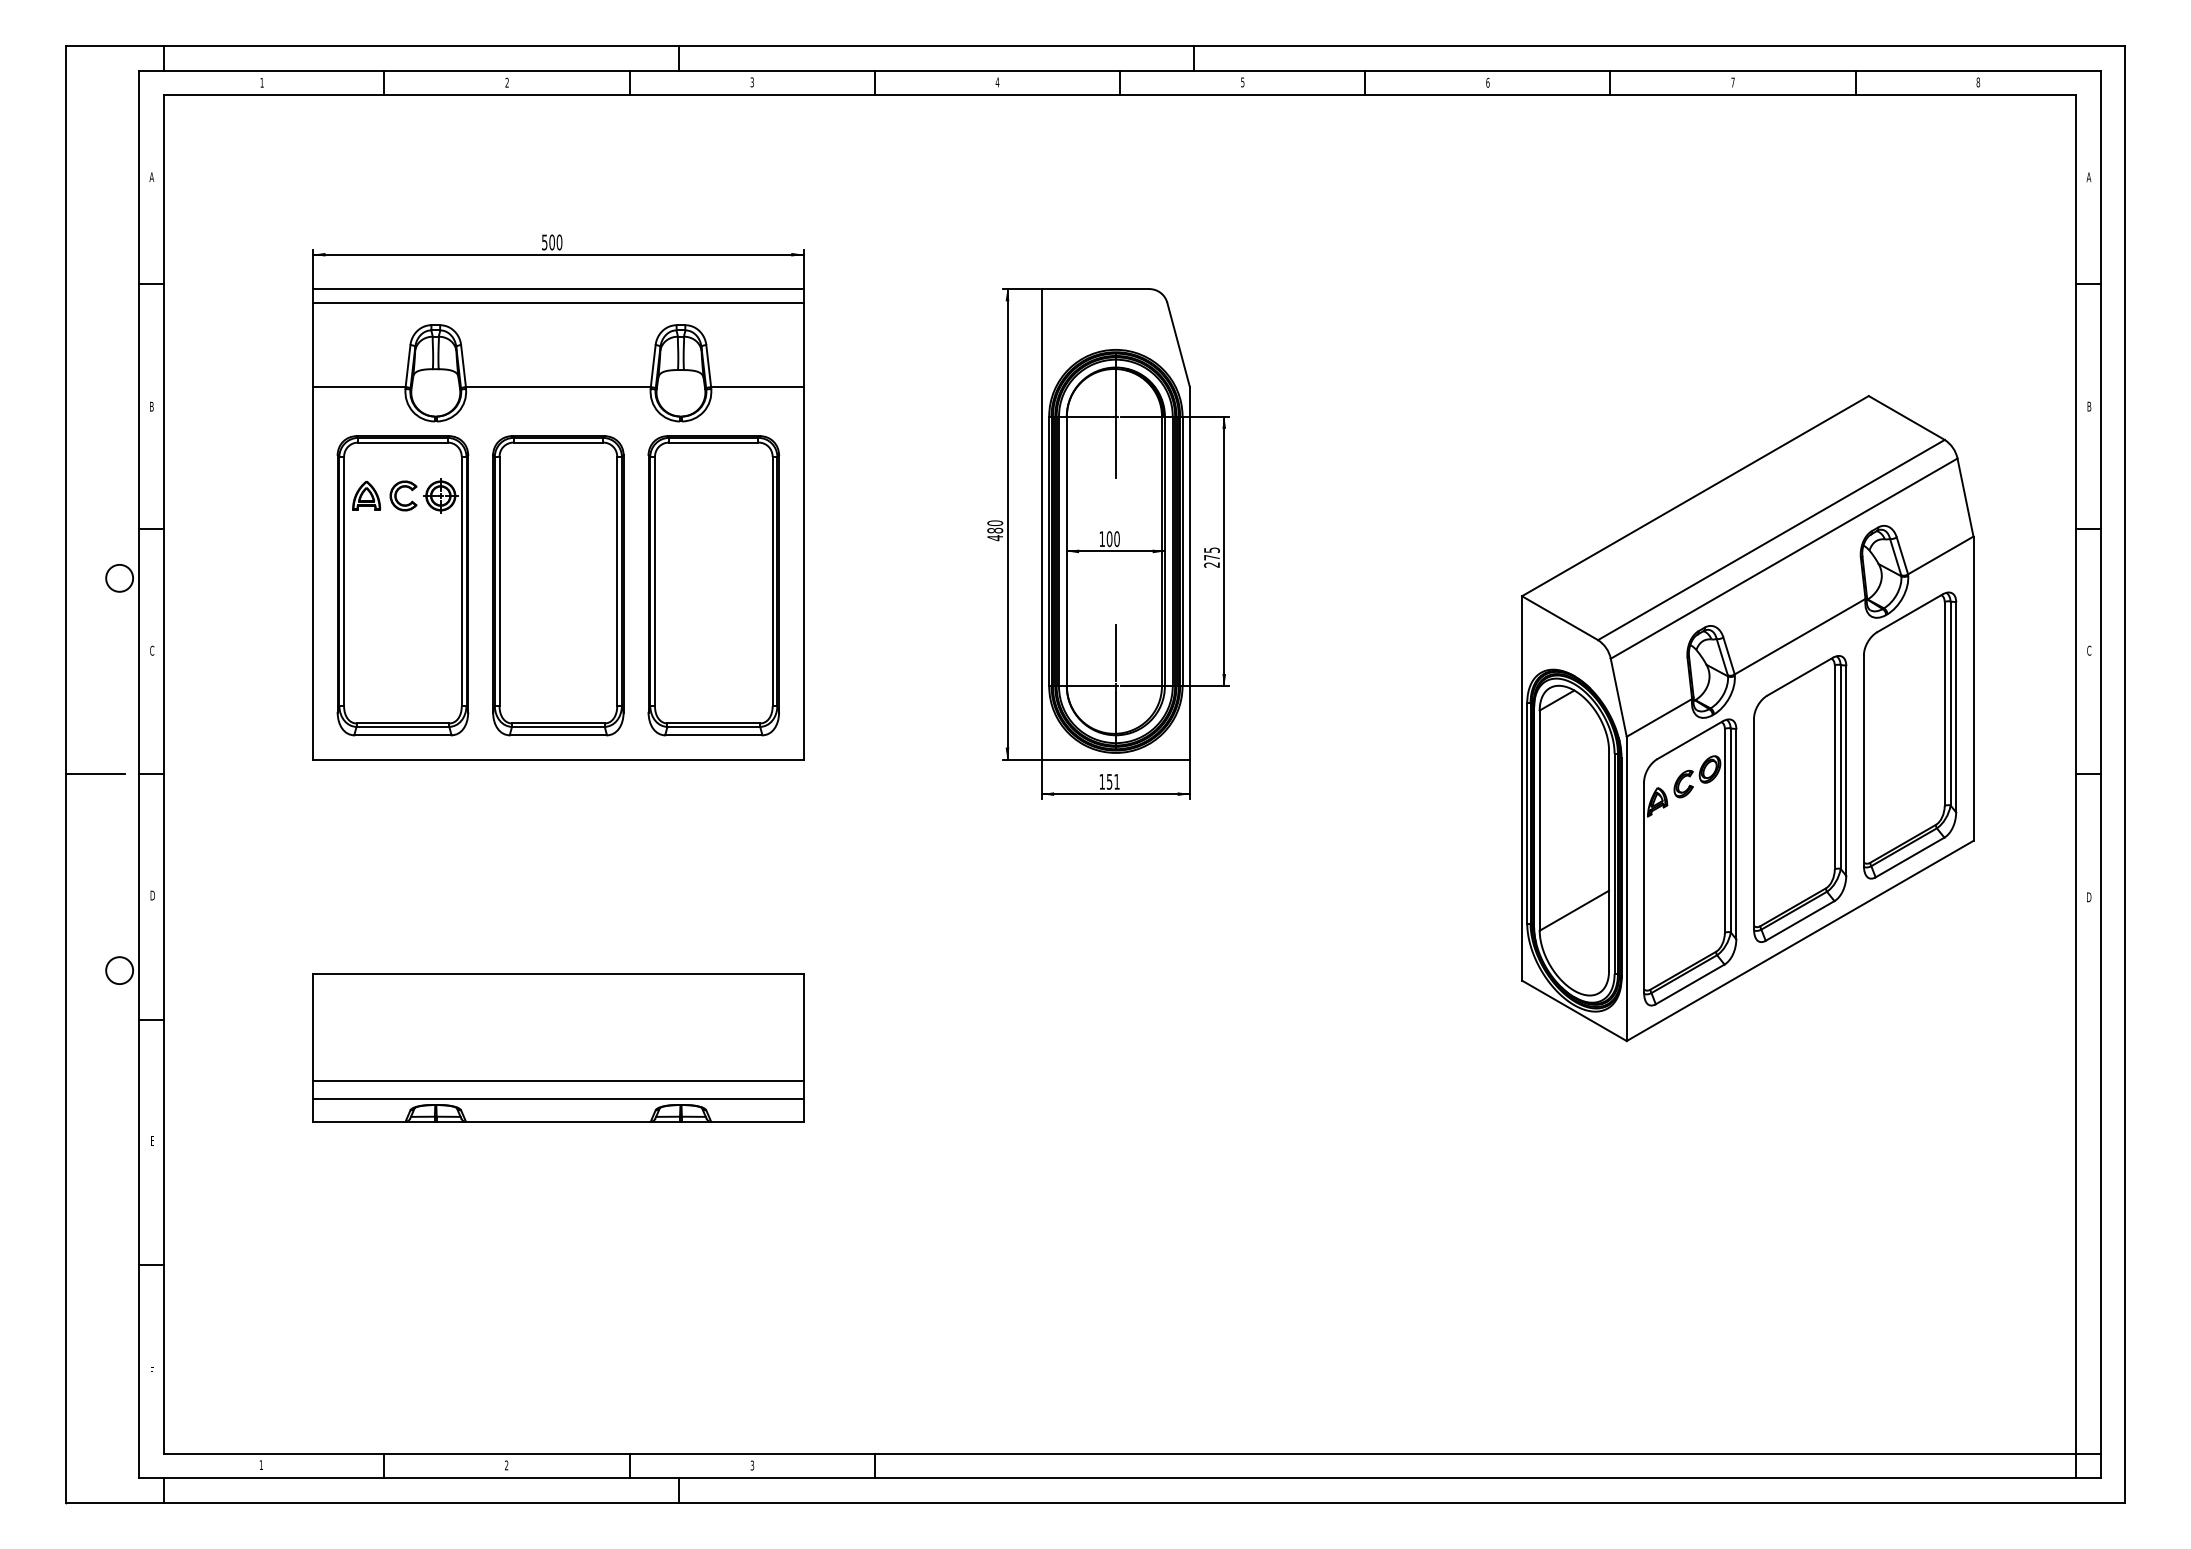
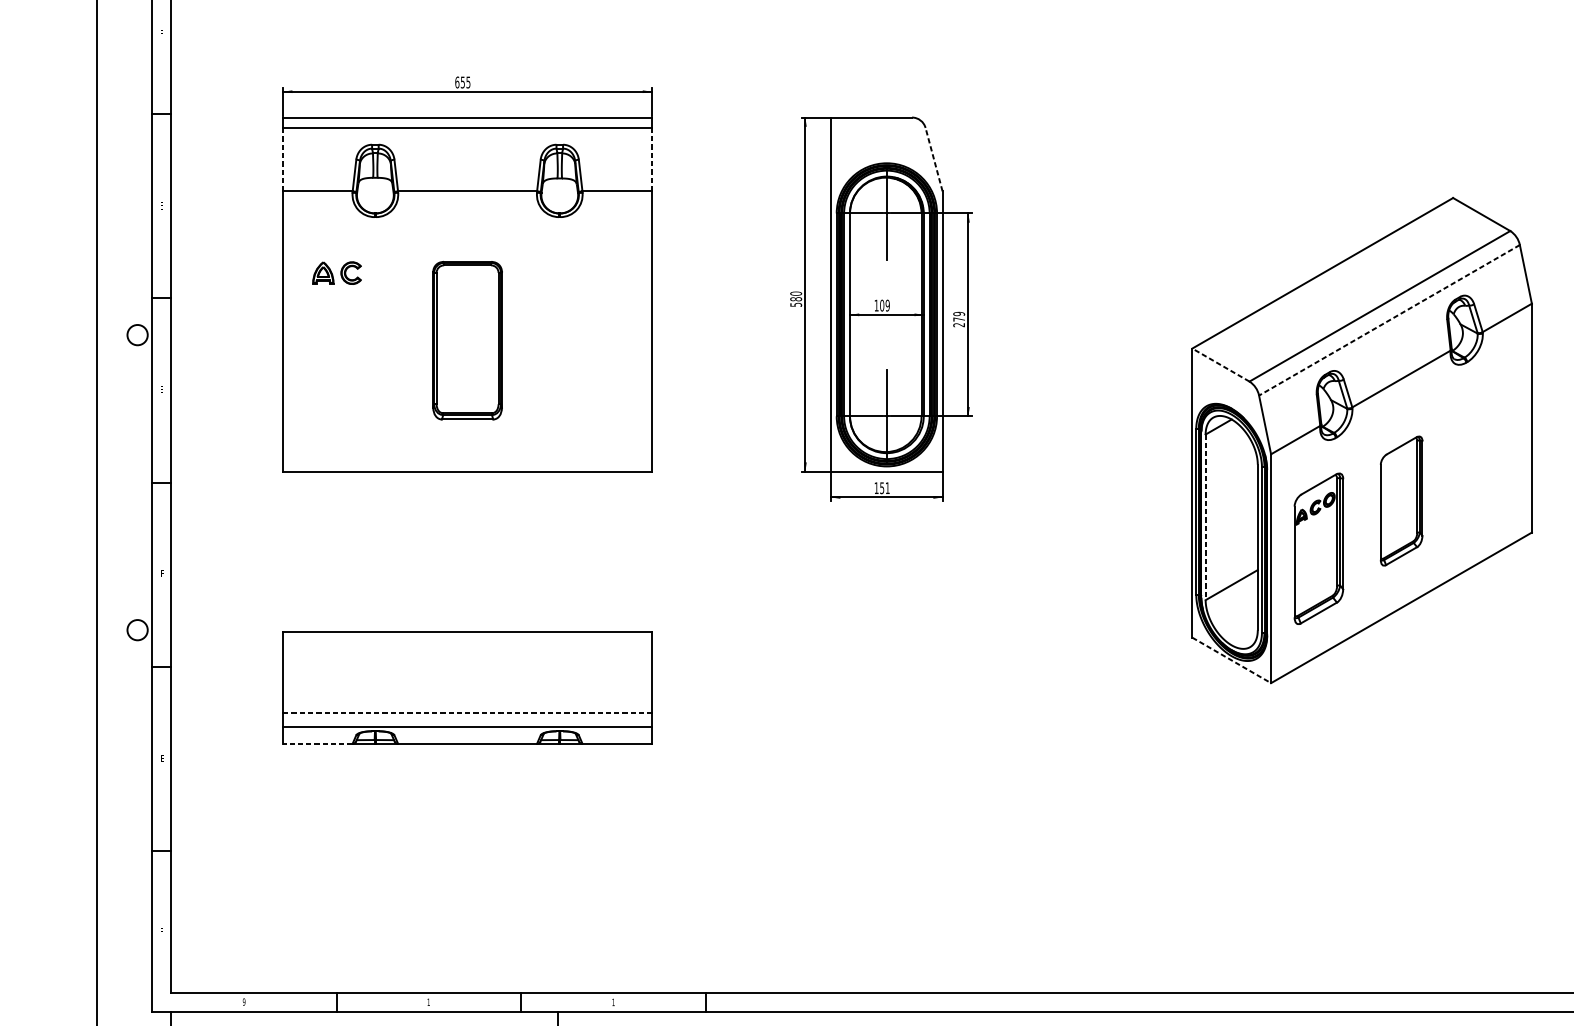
text: (151, 176) -> (161, 32), A -> F
text: (552, 242) -> (463, 82), 500 -> 655
line: (313, 344) -> (283, 159), solid -> dashed
line: (803, 345) -> (651, 160), solid -> dashed
line: (1178, 345) -> (933, 160), solid -> dashed
text: (151, 406) -> (161, 205), B -> E
text: (995, 538) -> (796, 305), 480 -> 580
text: (1116, 539) -> (887, 305), 100 -> 109
text: (1211, 550) -> (958, 314), 275 -> 279
line: (1783, 558) -> (1388, 320), solid -> dashed
part: (402, 585) -> (350, 340), removed
part: (558, 585) -> (467, 340), size x0.7
part: (713, 585) -> (584, 340), removed
line: (1560, 618) -> (1221, 365), solid -> dashed
text: (152, 650) -> (162, 389), C -> E
part: (1910, 735) -> (1484, 453), removed
line: (94, 774) -> (118, 482), removed
part: (1800, 798) -> (1401, 500), size x0.6
line: (1539, 821) -> (1205, 518), solid -> dashed
part: (1690, 862) -> (1319, 548), size x0.7
text: (152, 895) -> (162, 573), D -> F
line: (1574, 1011) -> (1231, 660), solid -> dashed
line: (558, 1081) -> (467, 713), solid -> dashed
line: (358, 1121) -> (317, 743), solid -> dashed
text: (261, 1464) -> (244, 1001), 1 -> 9
text: (506, 1465) -> (428, 1002), 2 -> 1
text: (752, 1465) -> (613, 1002), 3 -> 1

